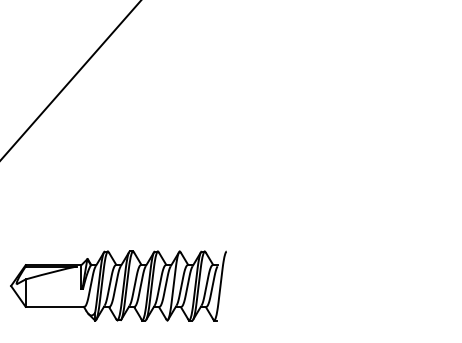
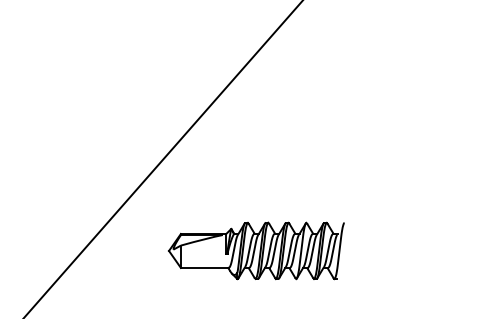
part: (118, 285) -> (256, 250), moved

